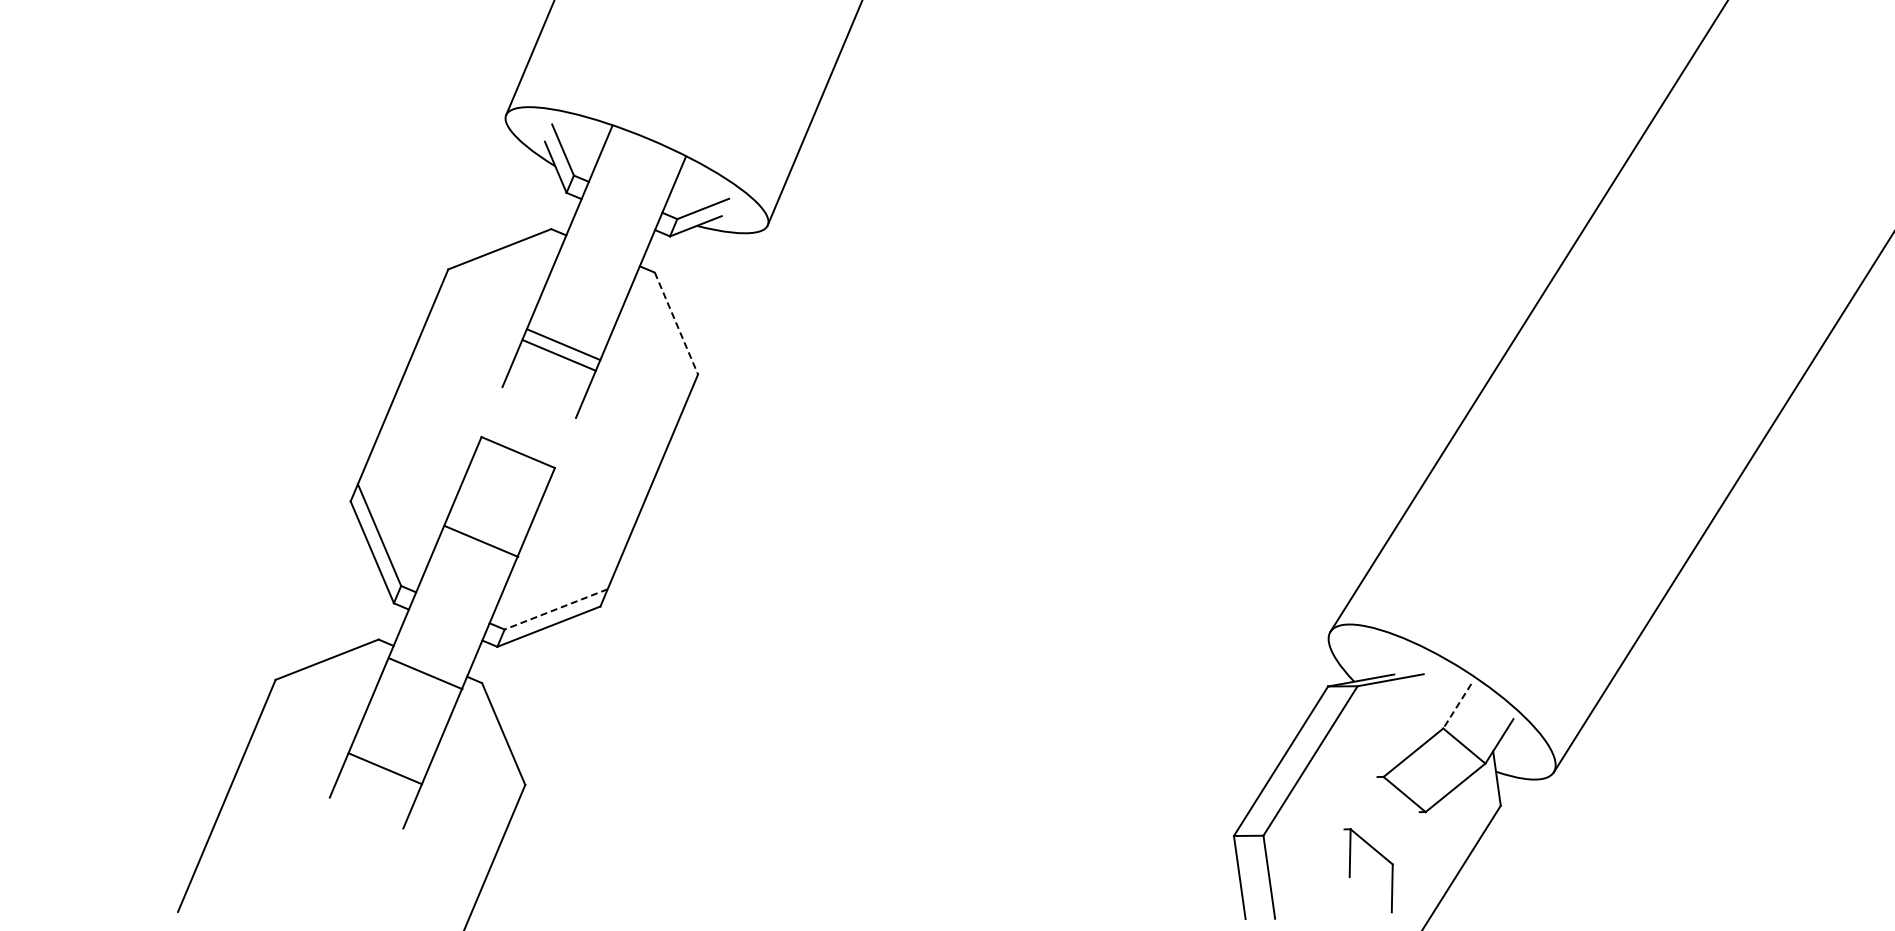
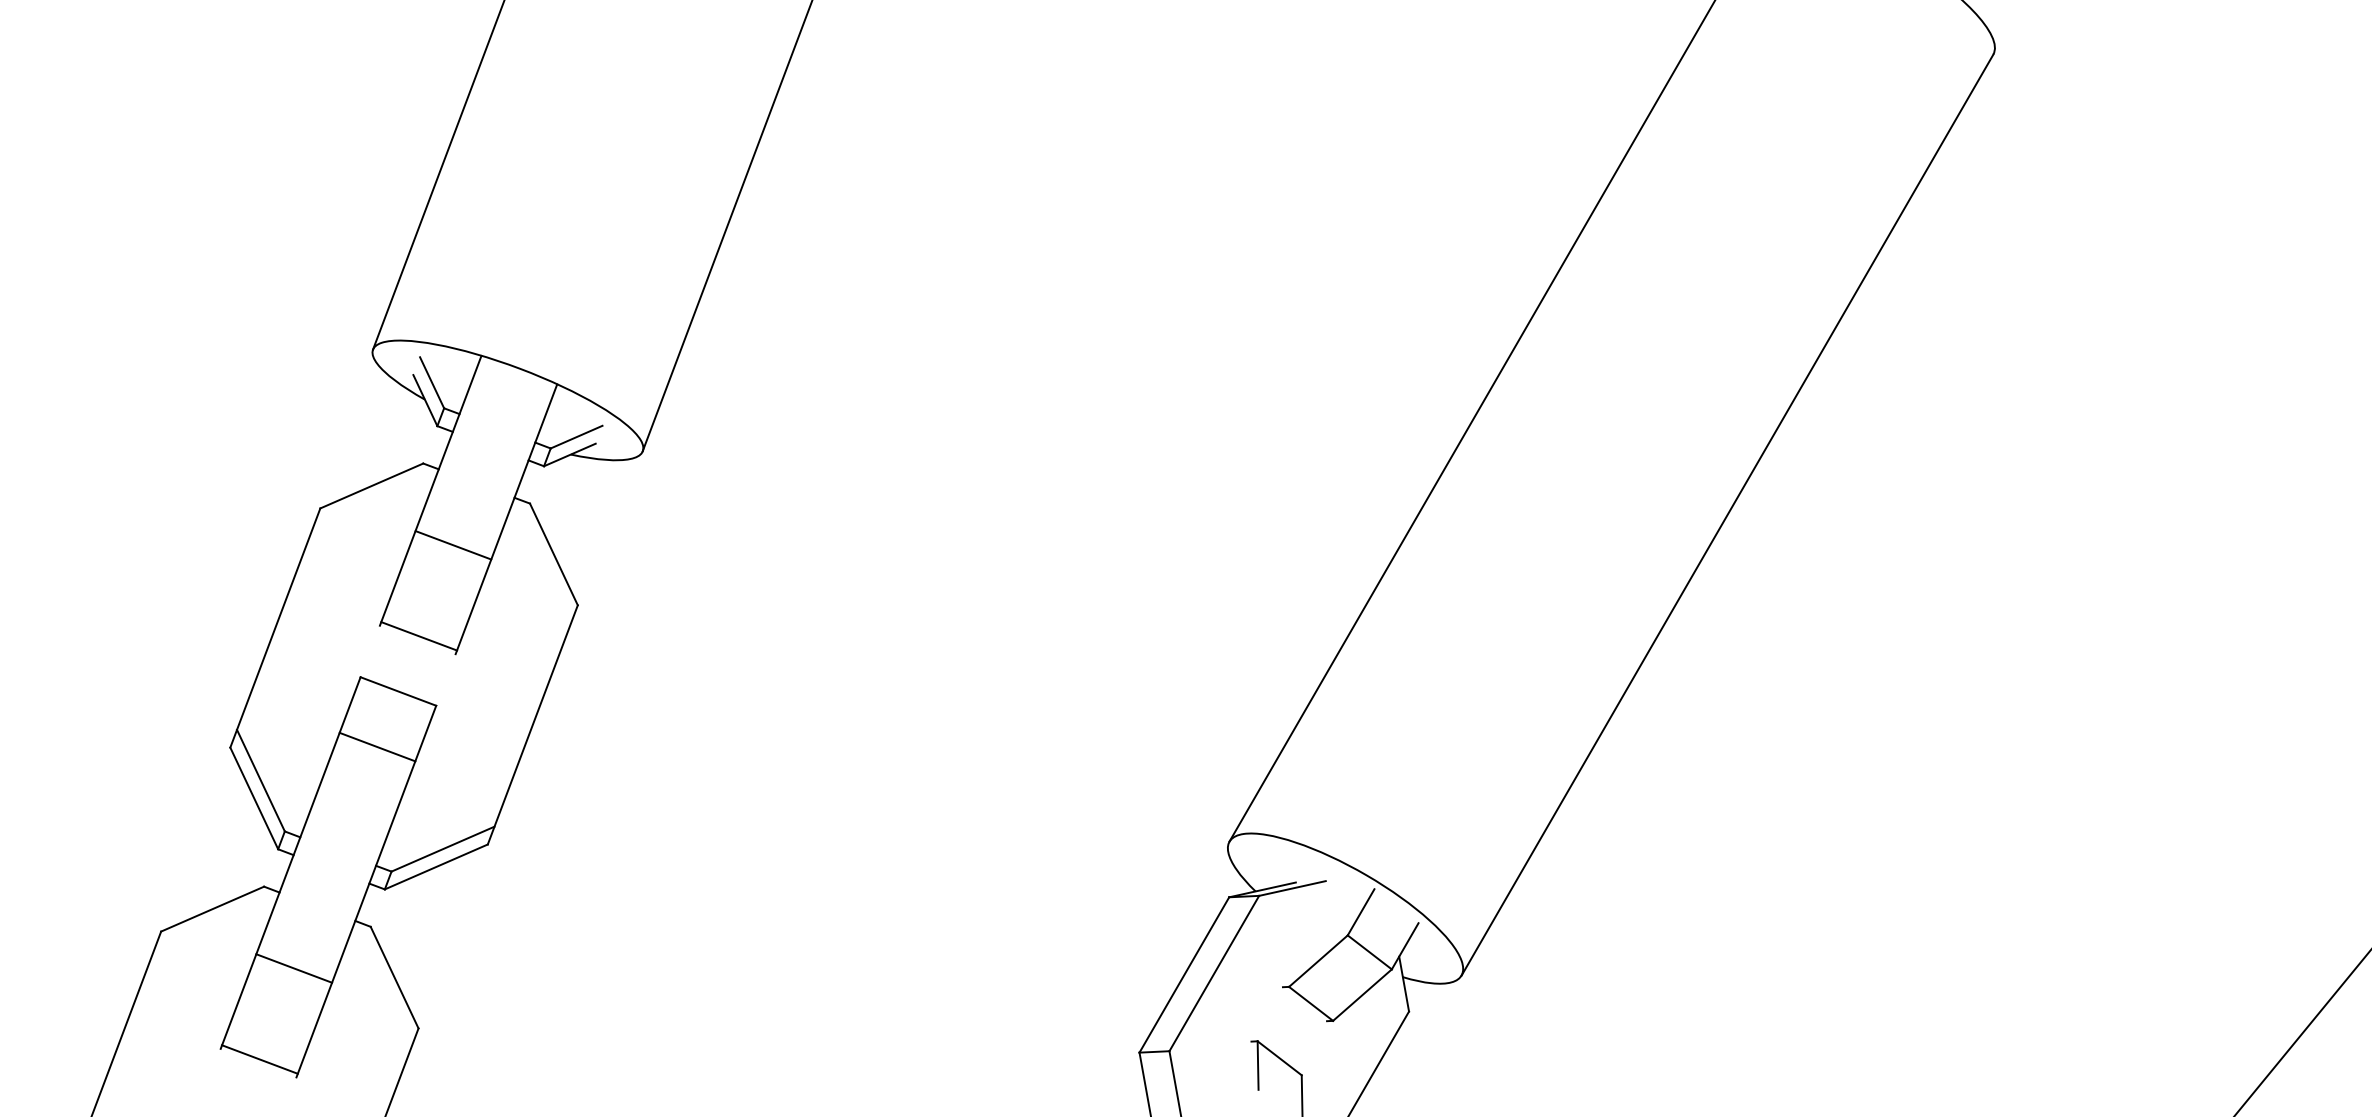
line: (677, 323) -> (554, 554), dashed -> solid
line: (563, 344) -> (453, 545), moved
line: (559, 355) -> (419, 636), moved
line: (481, 540) -> (377, 746), moved
line: (555, 609) -> (442, 849), dashed -> solid
line: (426, 673) -> (294, 968), moved
line: (1457, 706) -> (1361, 912), dashed -> solid
line: (384, 768) -> (259, 1059), moved

